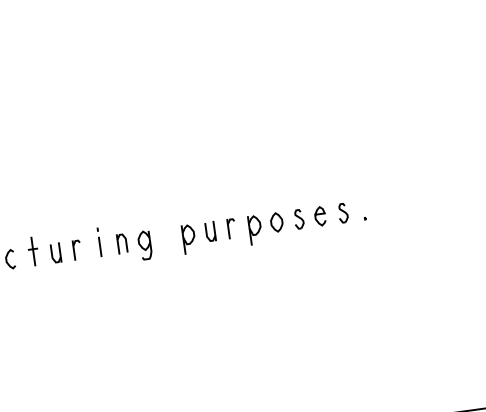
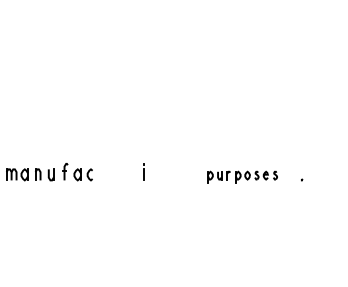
part: (265, 228) -> (242, 177), size x0.7
part: (135, 246) -> (164, 177), removed
part: (53, 249) -> (116, 172), removed

